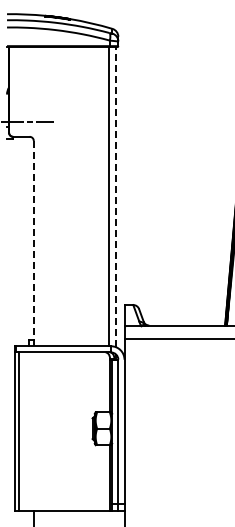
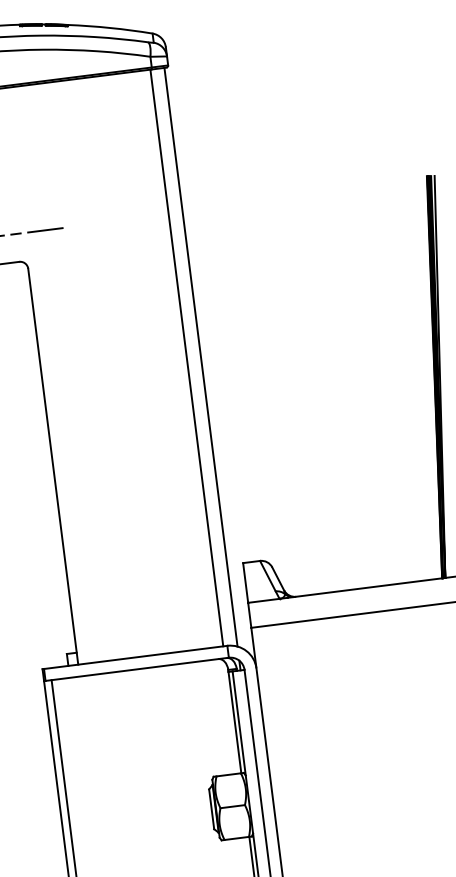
line: (116, 196) -> (201, 355), dashed -> solid
line: (33, 243) -> (52, 466), dashed -> solid

